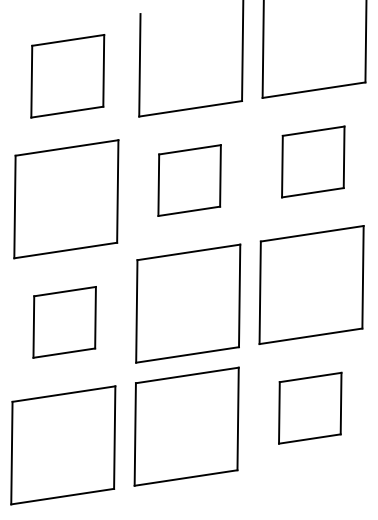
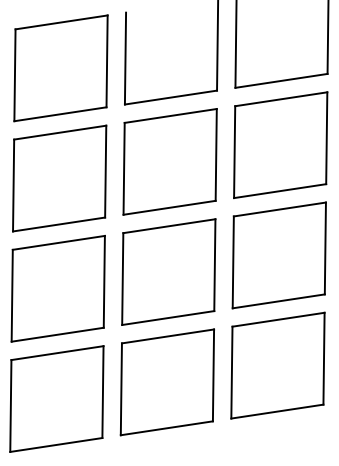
part: (67, 76) -> (60, 68), size x1.43
part: (313, 161) -> (281, 144), size x1.67
part: (189, 180) -> (169, 161), size x1.67
part: (64, 322) -> (57, 288), size x1.67
part: (310, 408) -> (278, 366), size x1.67

